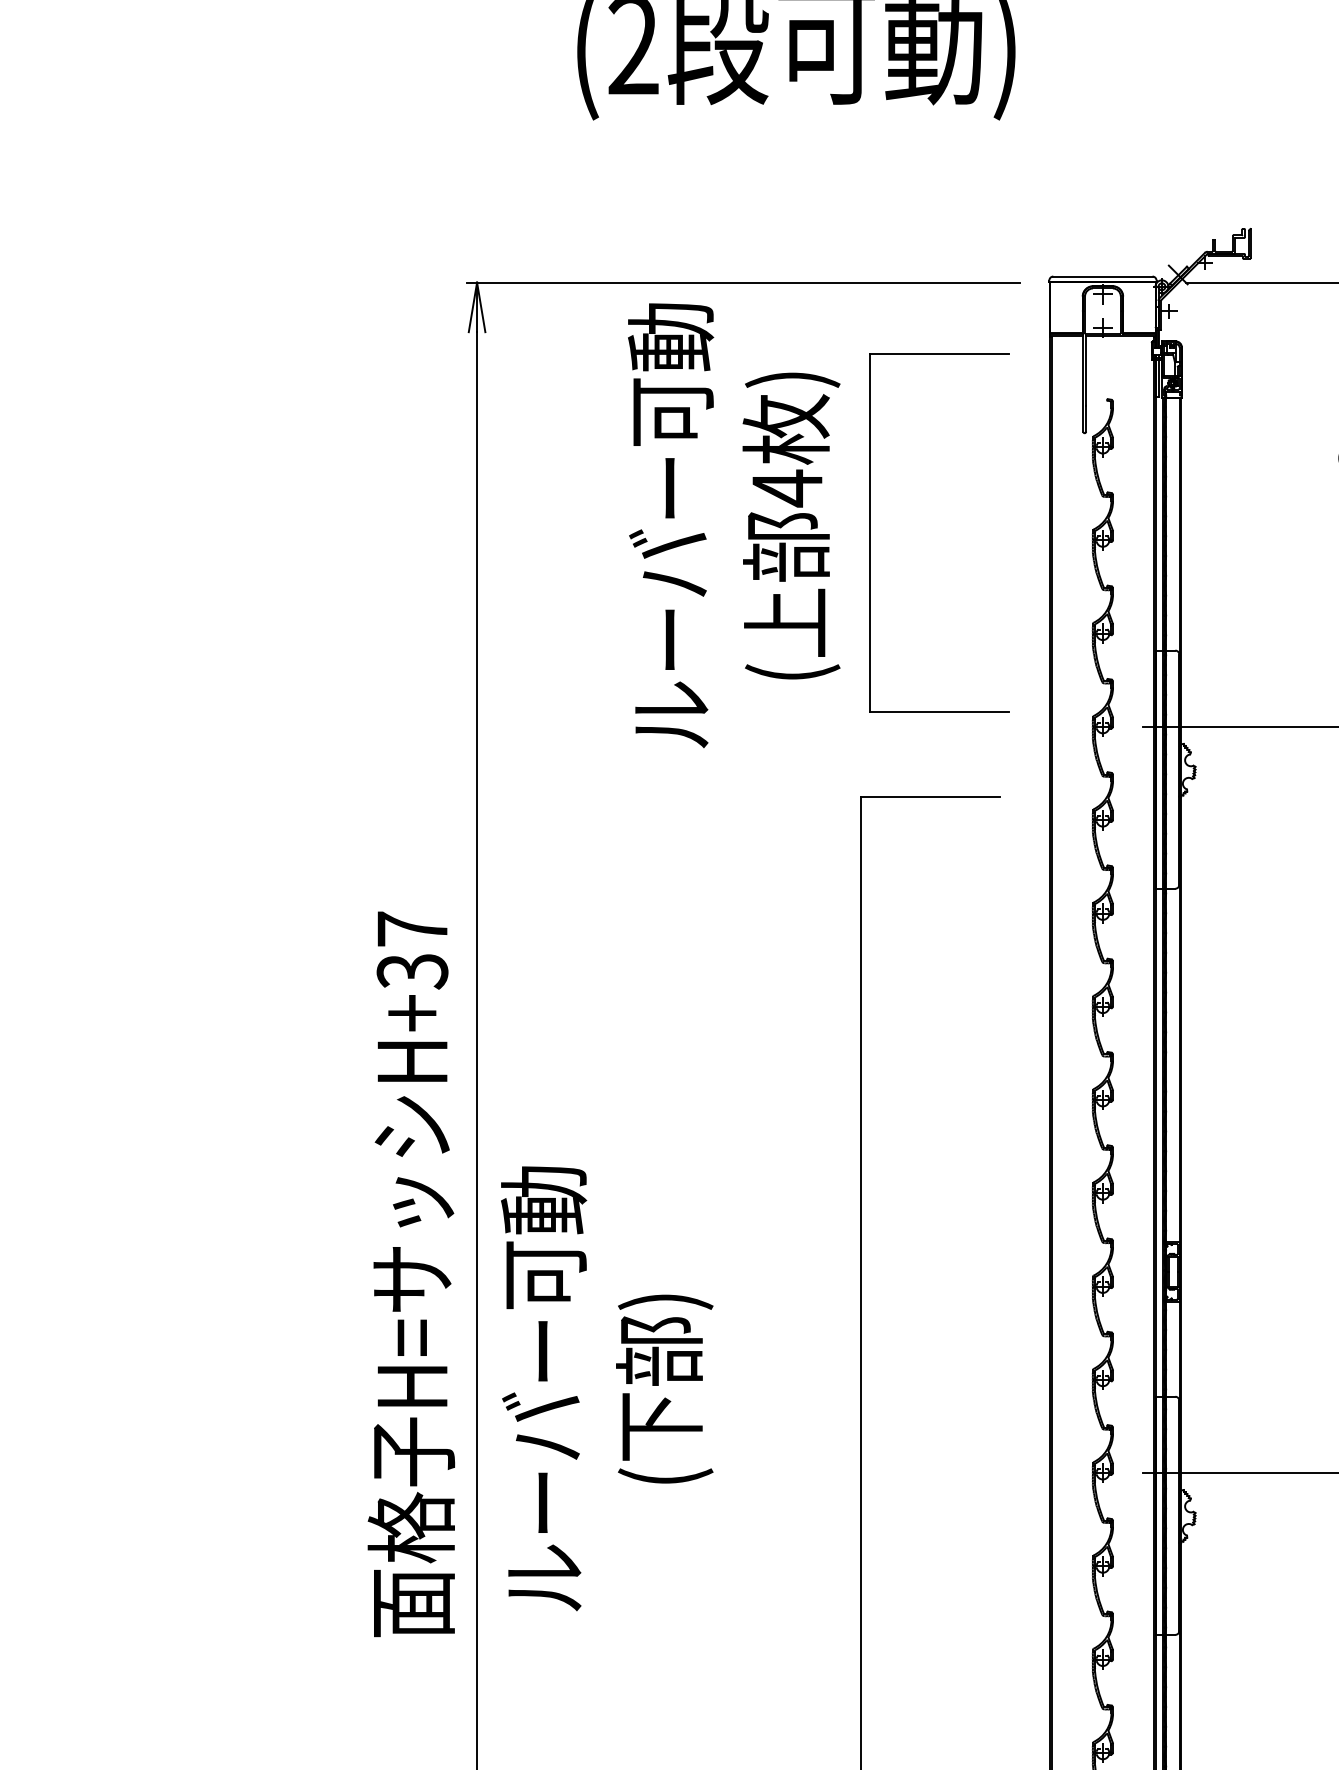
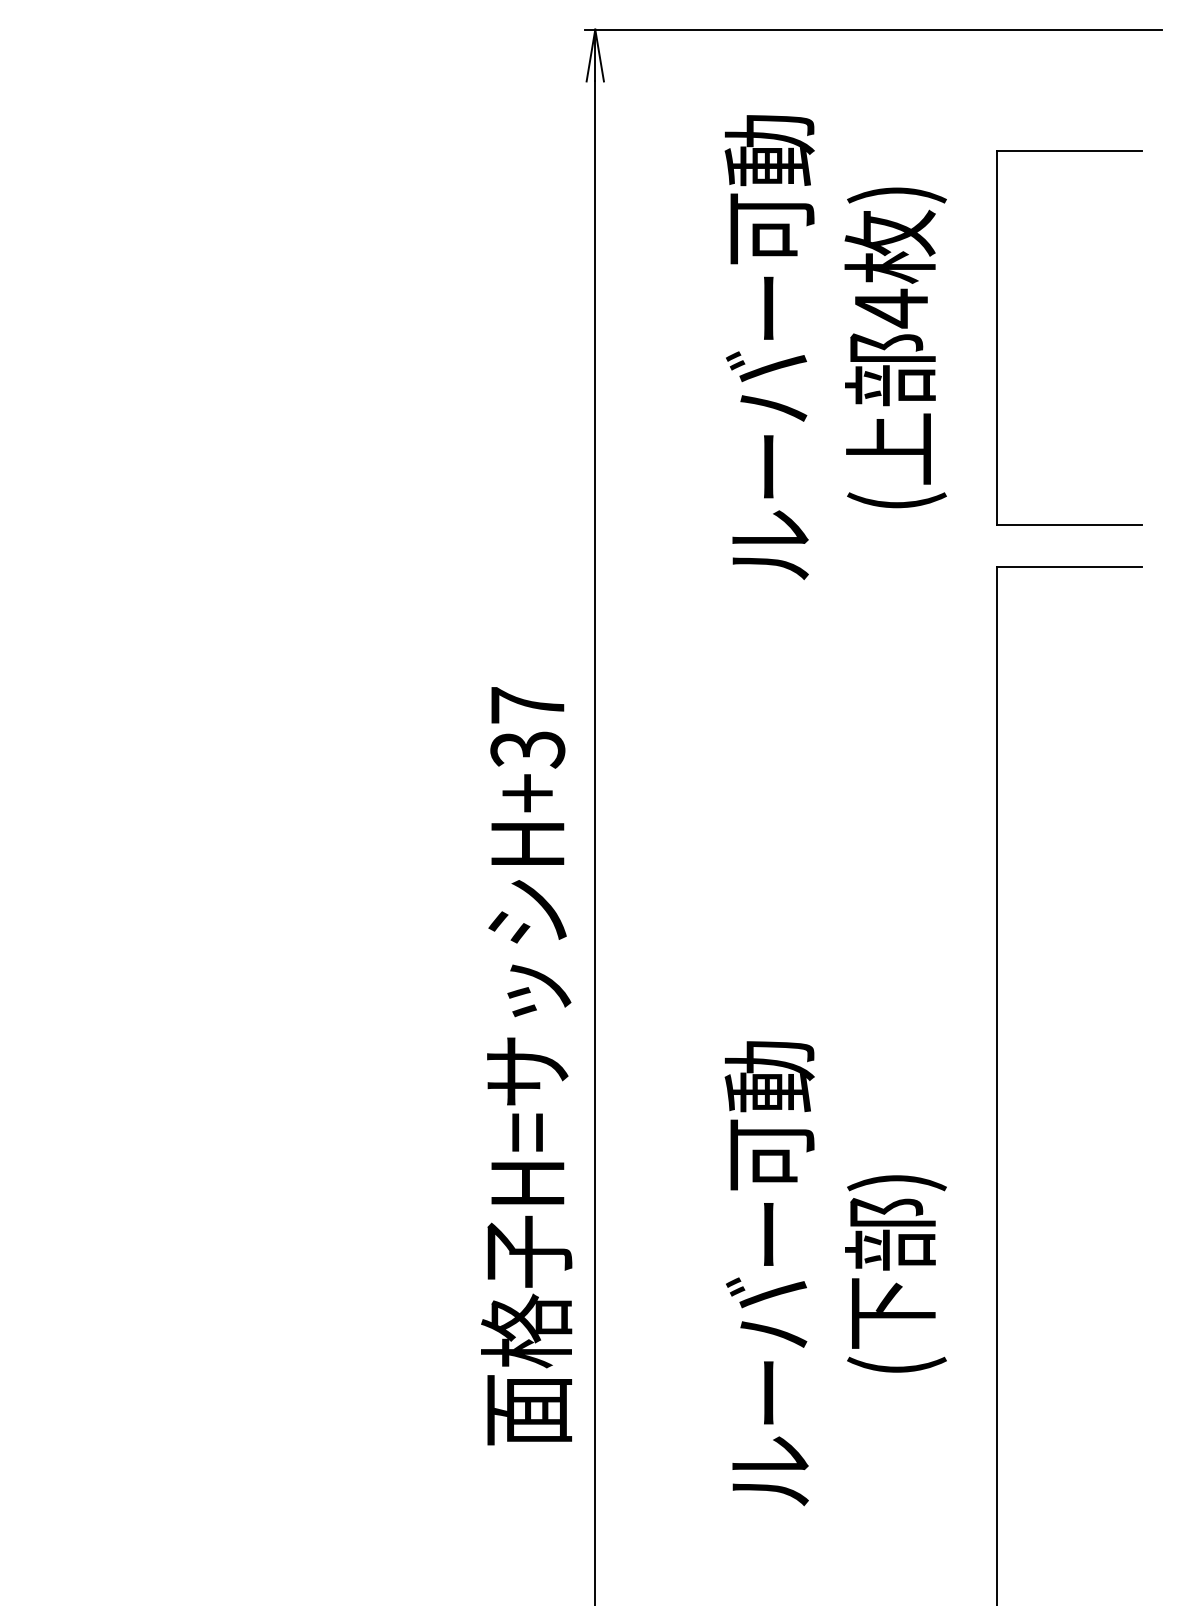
text: (734, 525) -> (836, 347), moved
part: (870, 532) -> (997, 337), moved
text: (607, 1388) -> (836, 1273), moved

